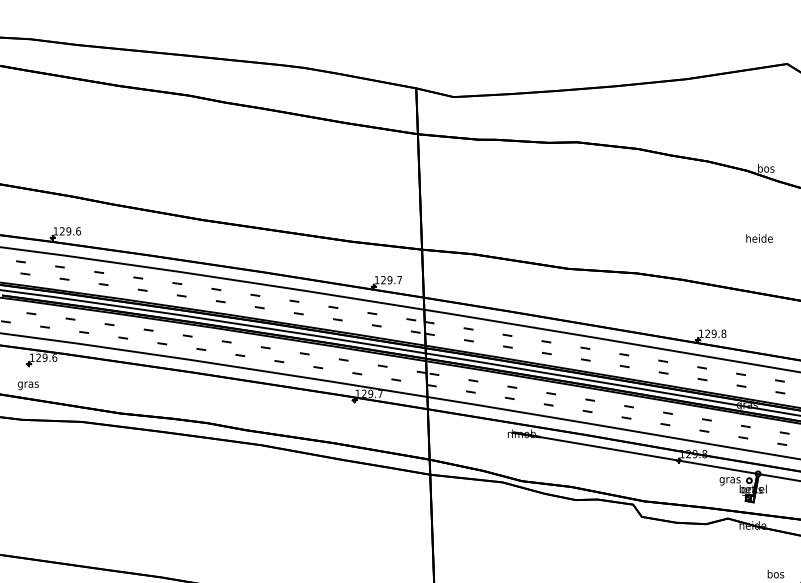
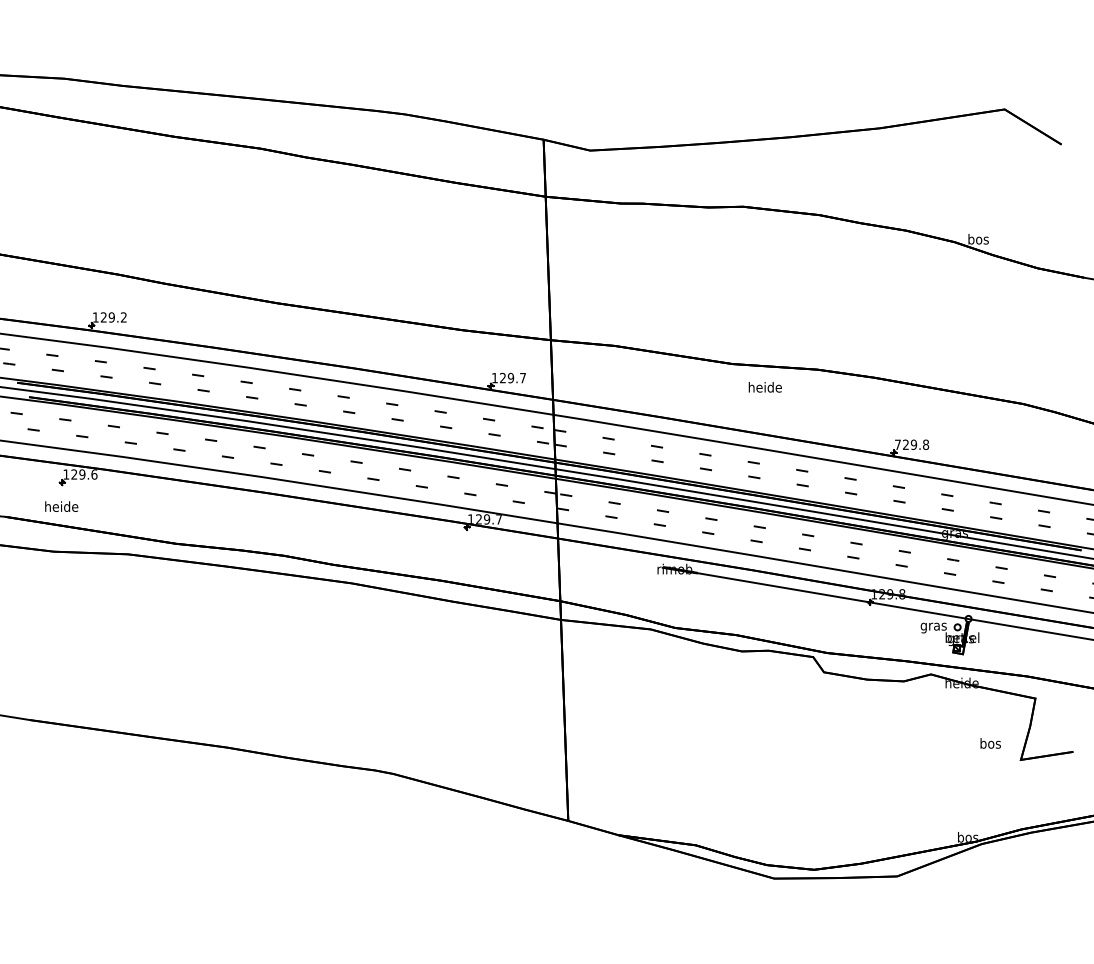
text: (78, 231) -> (123, 317), 129.6 -> 129.2
text: (758, 238) -> (764, 387), moved
text: (700, 333) -> (897, 444), 129.8 -> 729.8
text: (28, 384) -> (61, 507), gras -> heide

